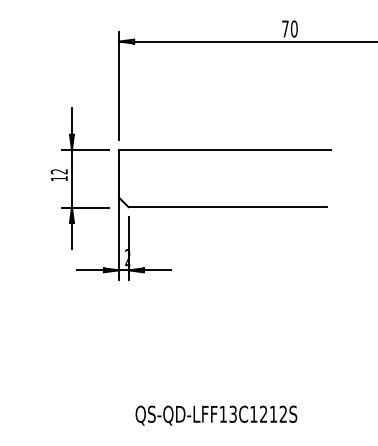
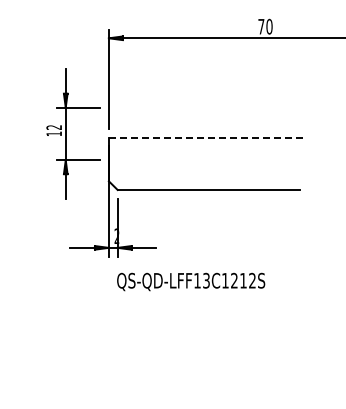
line: (225, 149) -> (206, 137), solid -> dashed
part: (72, 178) -> (66, 133), moved
text: (216, 415) -> (191, 281), moved

